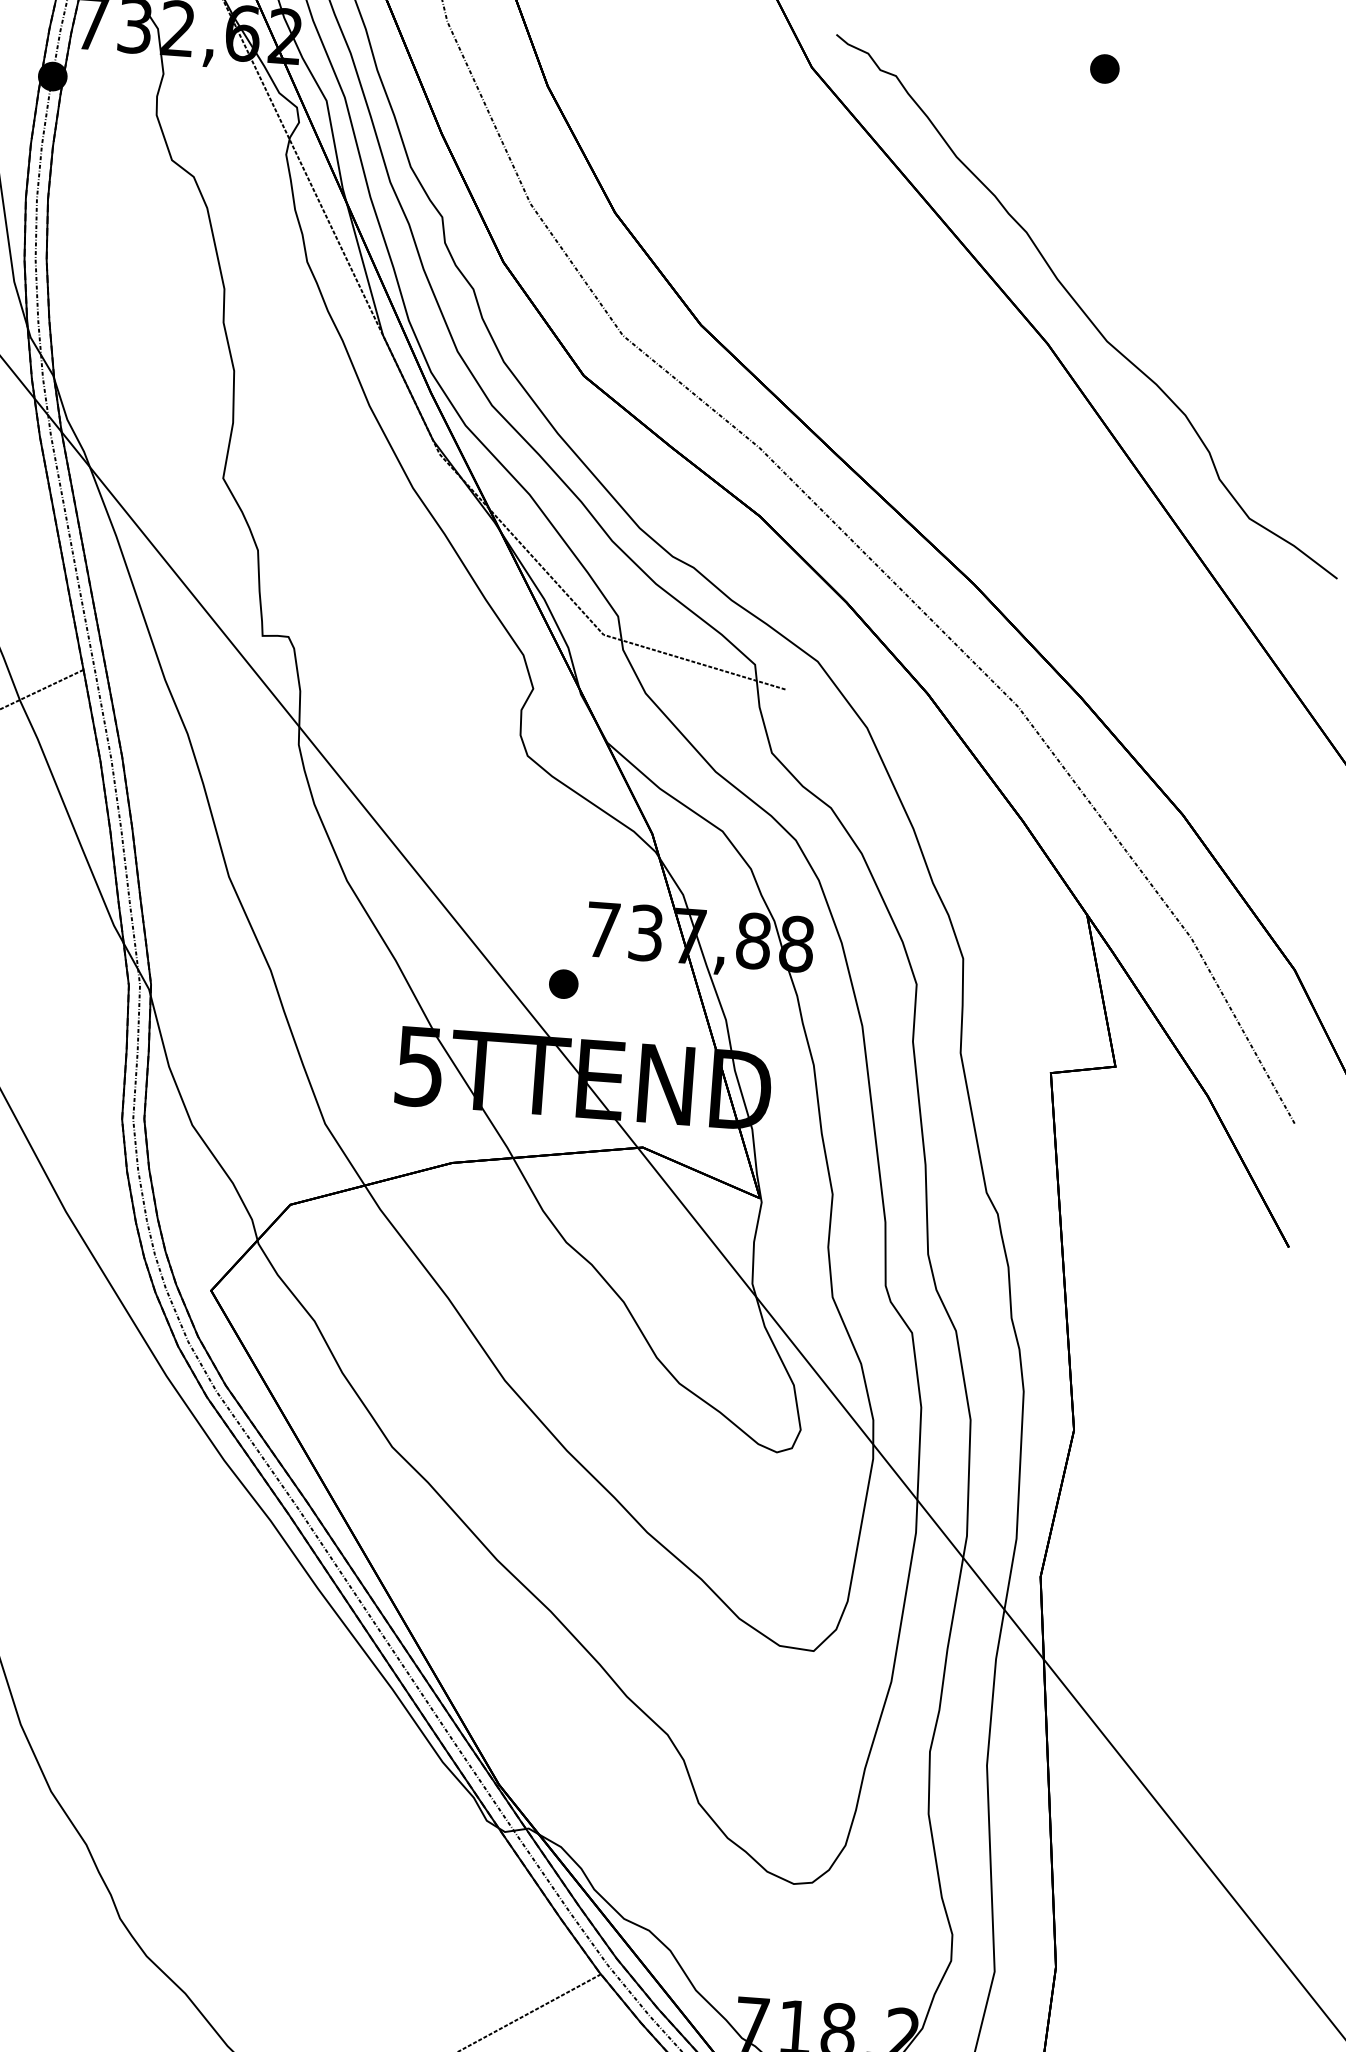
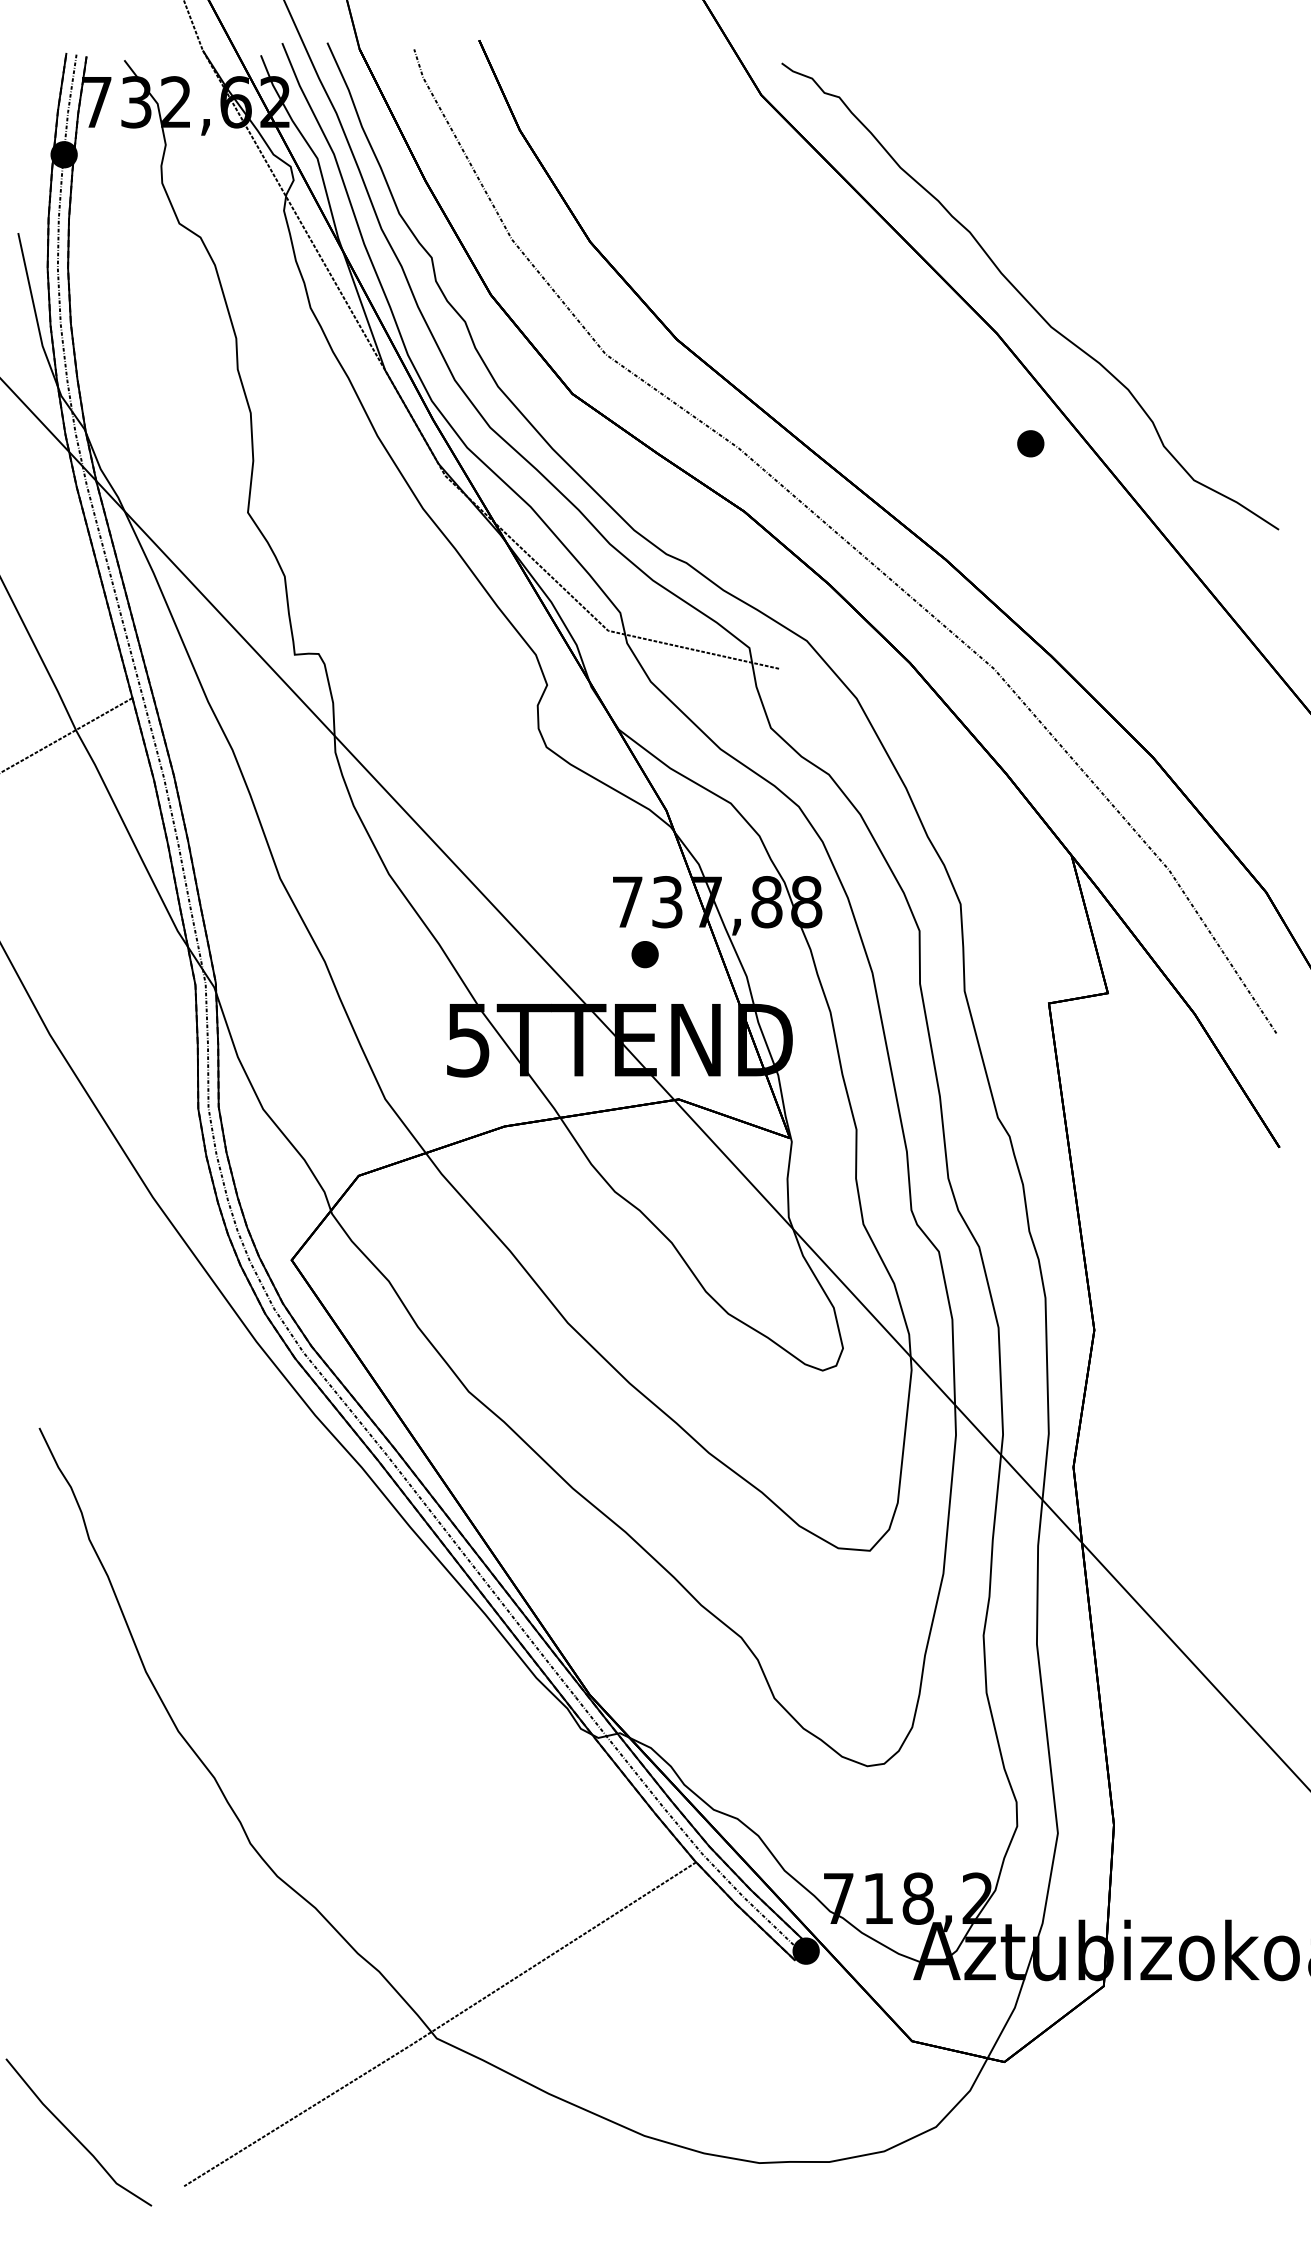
part: (1104, 68) -> (1030, 443), moved
part: (563, 984) -> (644, 954), moved

